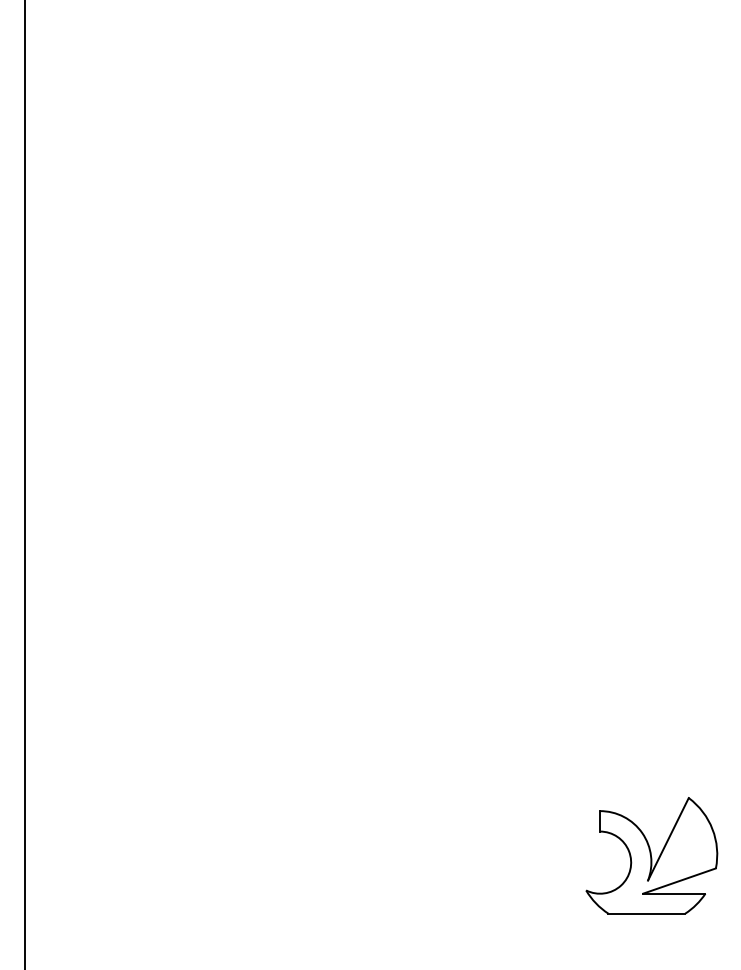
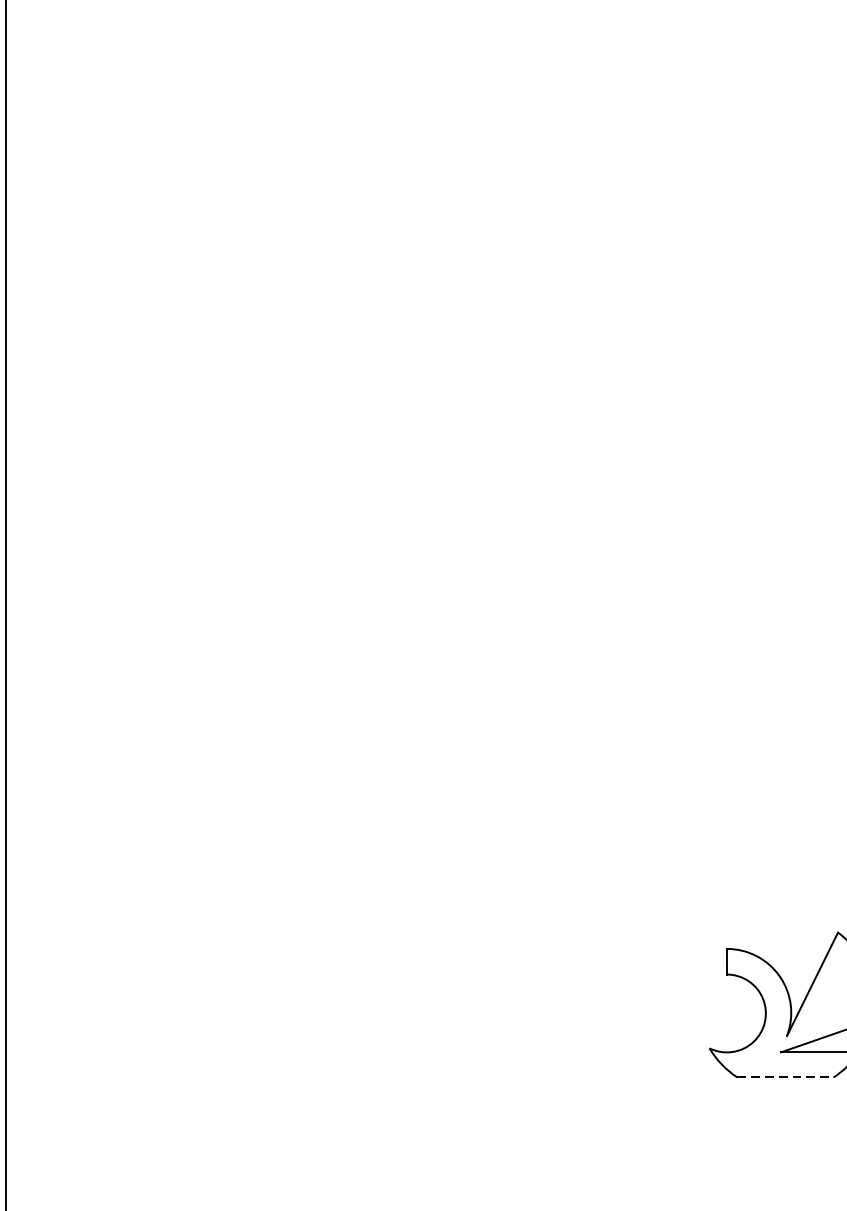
line: (647, 913) -> (786, 1077), solid -> dashed

